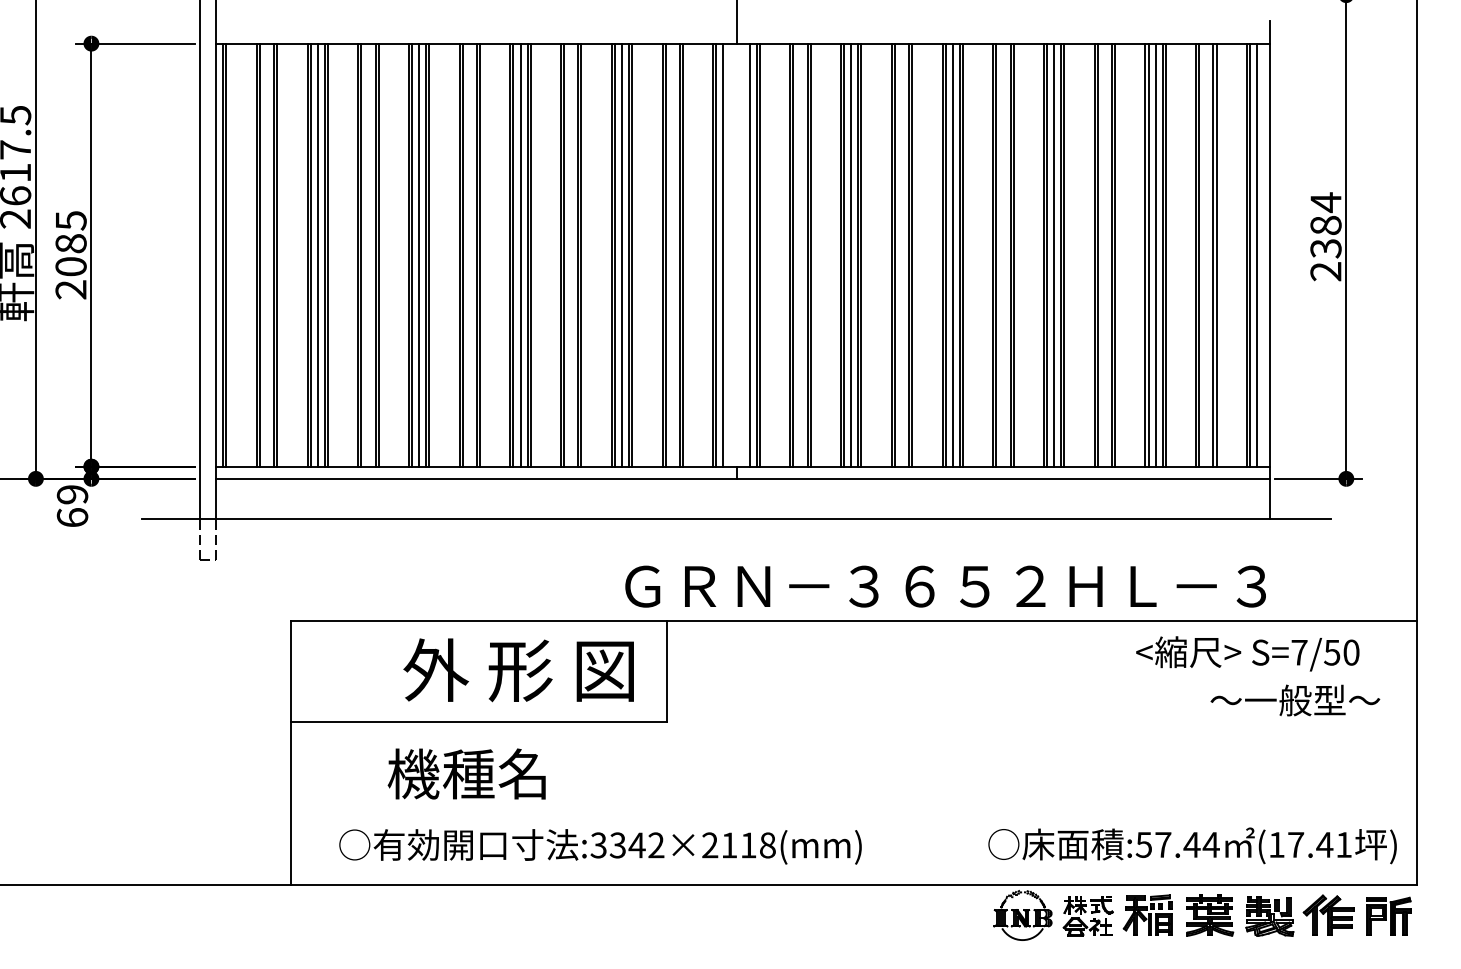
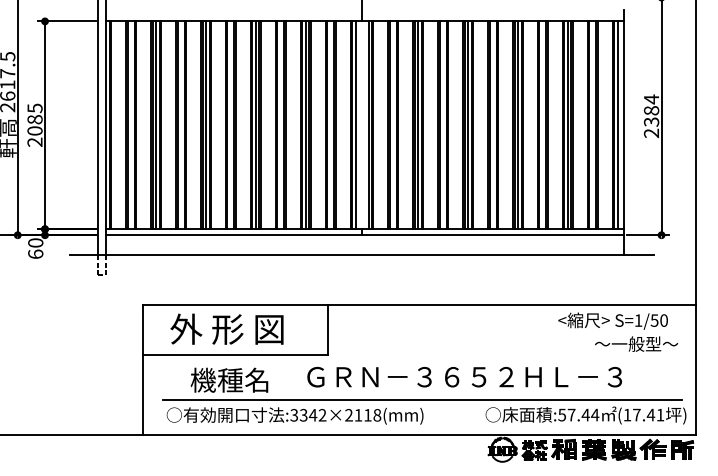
text: (72, 493) -> (35, 242), 69 -> 60
text: (945, 585) -> (464, 376), moved
text: (1299, 652) -> (638, 320), S=7/50 -> S=1/50
text: (517, 668) -> (226, 328), moved
line: (859, 815) -> (422, 400), added

